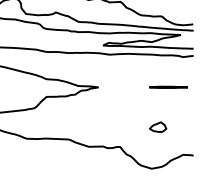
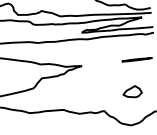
part: (157, 127) -> (132, 92), size x1.43

